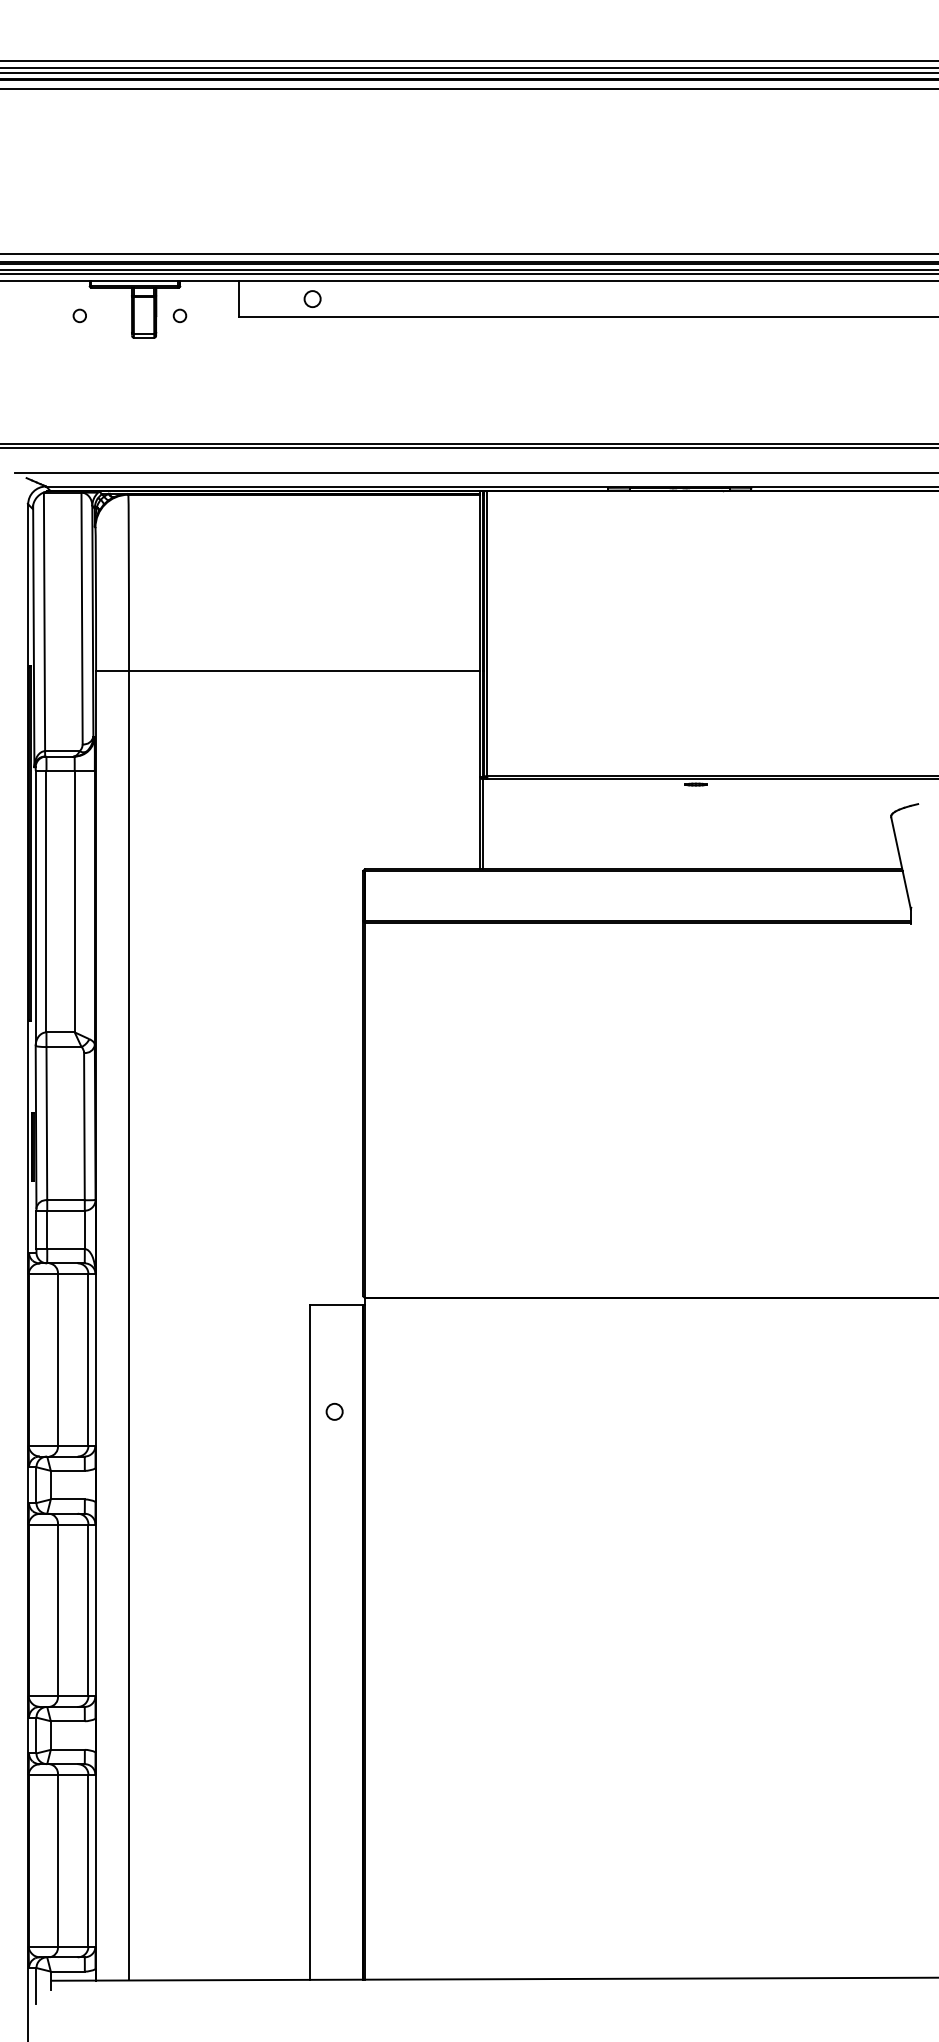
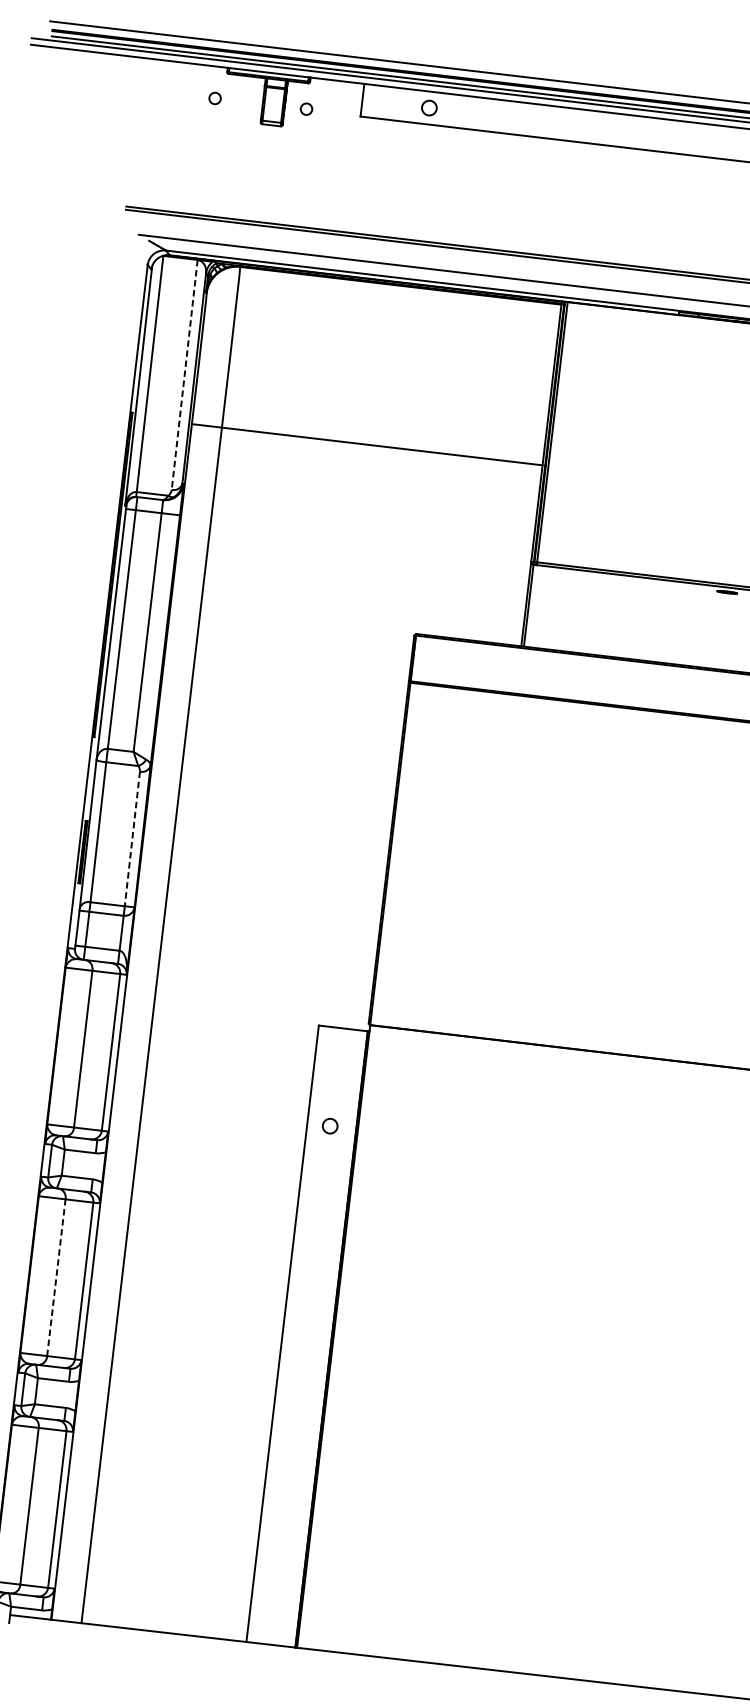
line: (82, 618) -> (185, 374), solid -> dashed
line: (84, 1126) -> (132, 838), solid -> dashed
line: (57, 1610) -> (55, 1277), solid -> dashed

